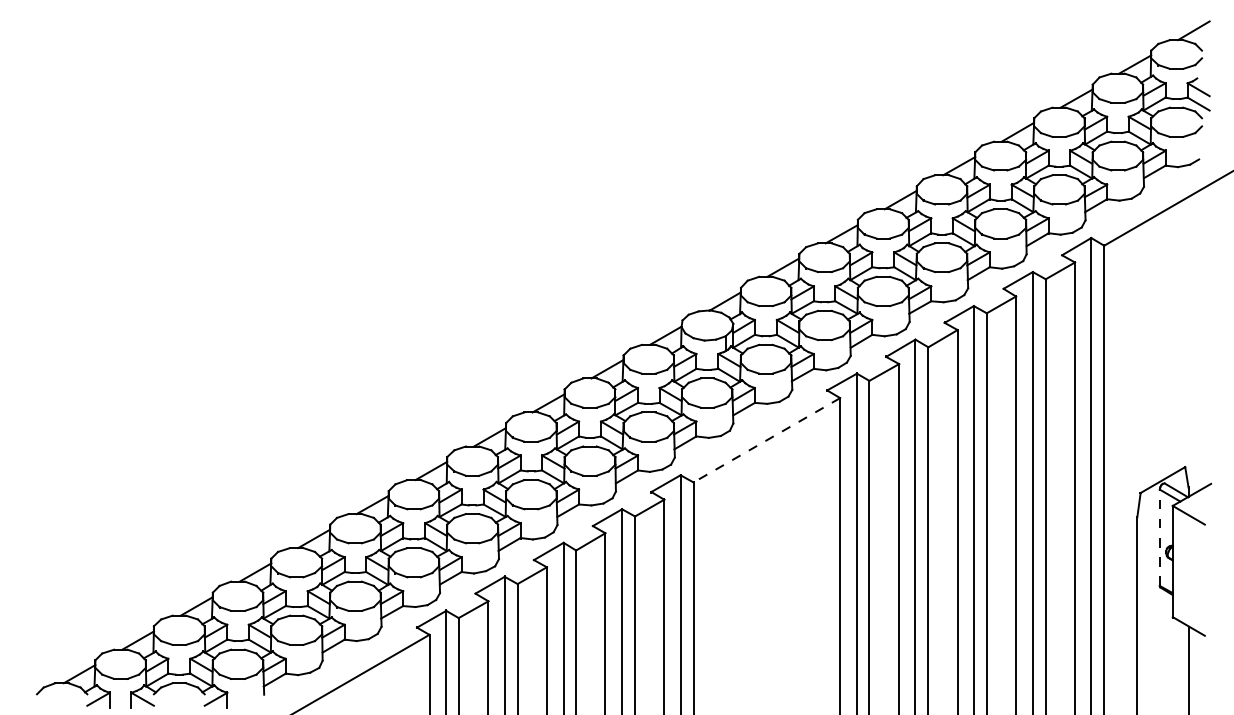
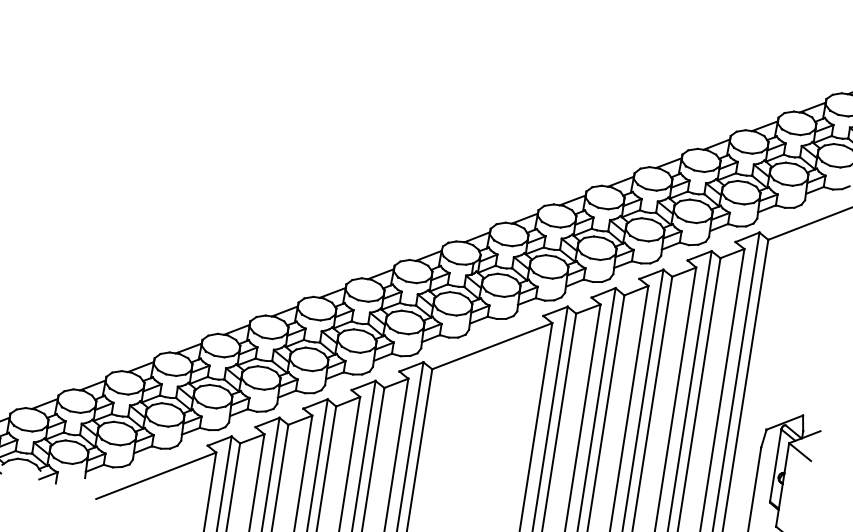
line: (766, 440) -> (491, 346), dashed -> solid
line: (1159, 537) -> (775, 465), dashed -> solid

